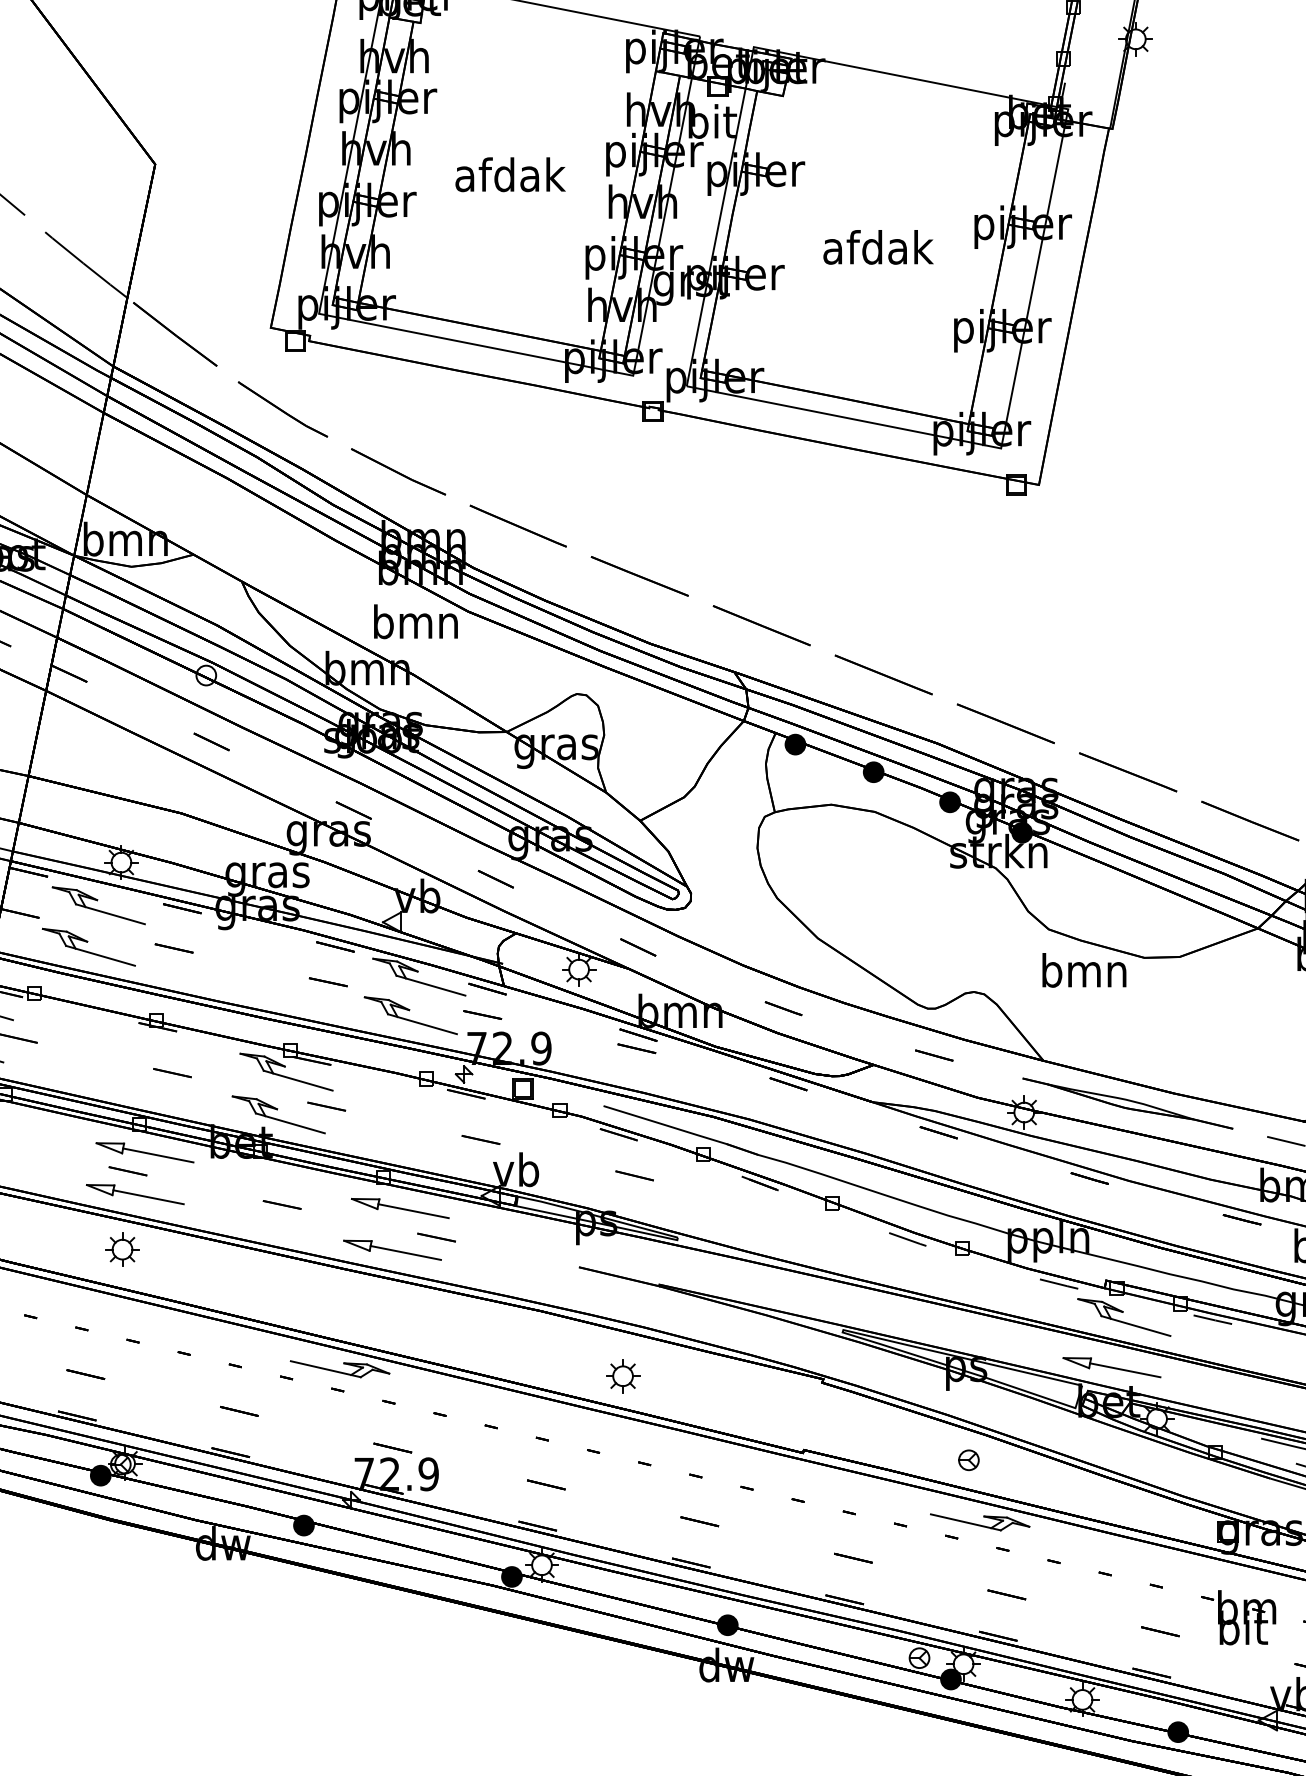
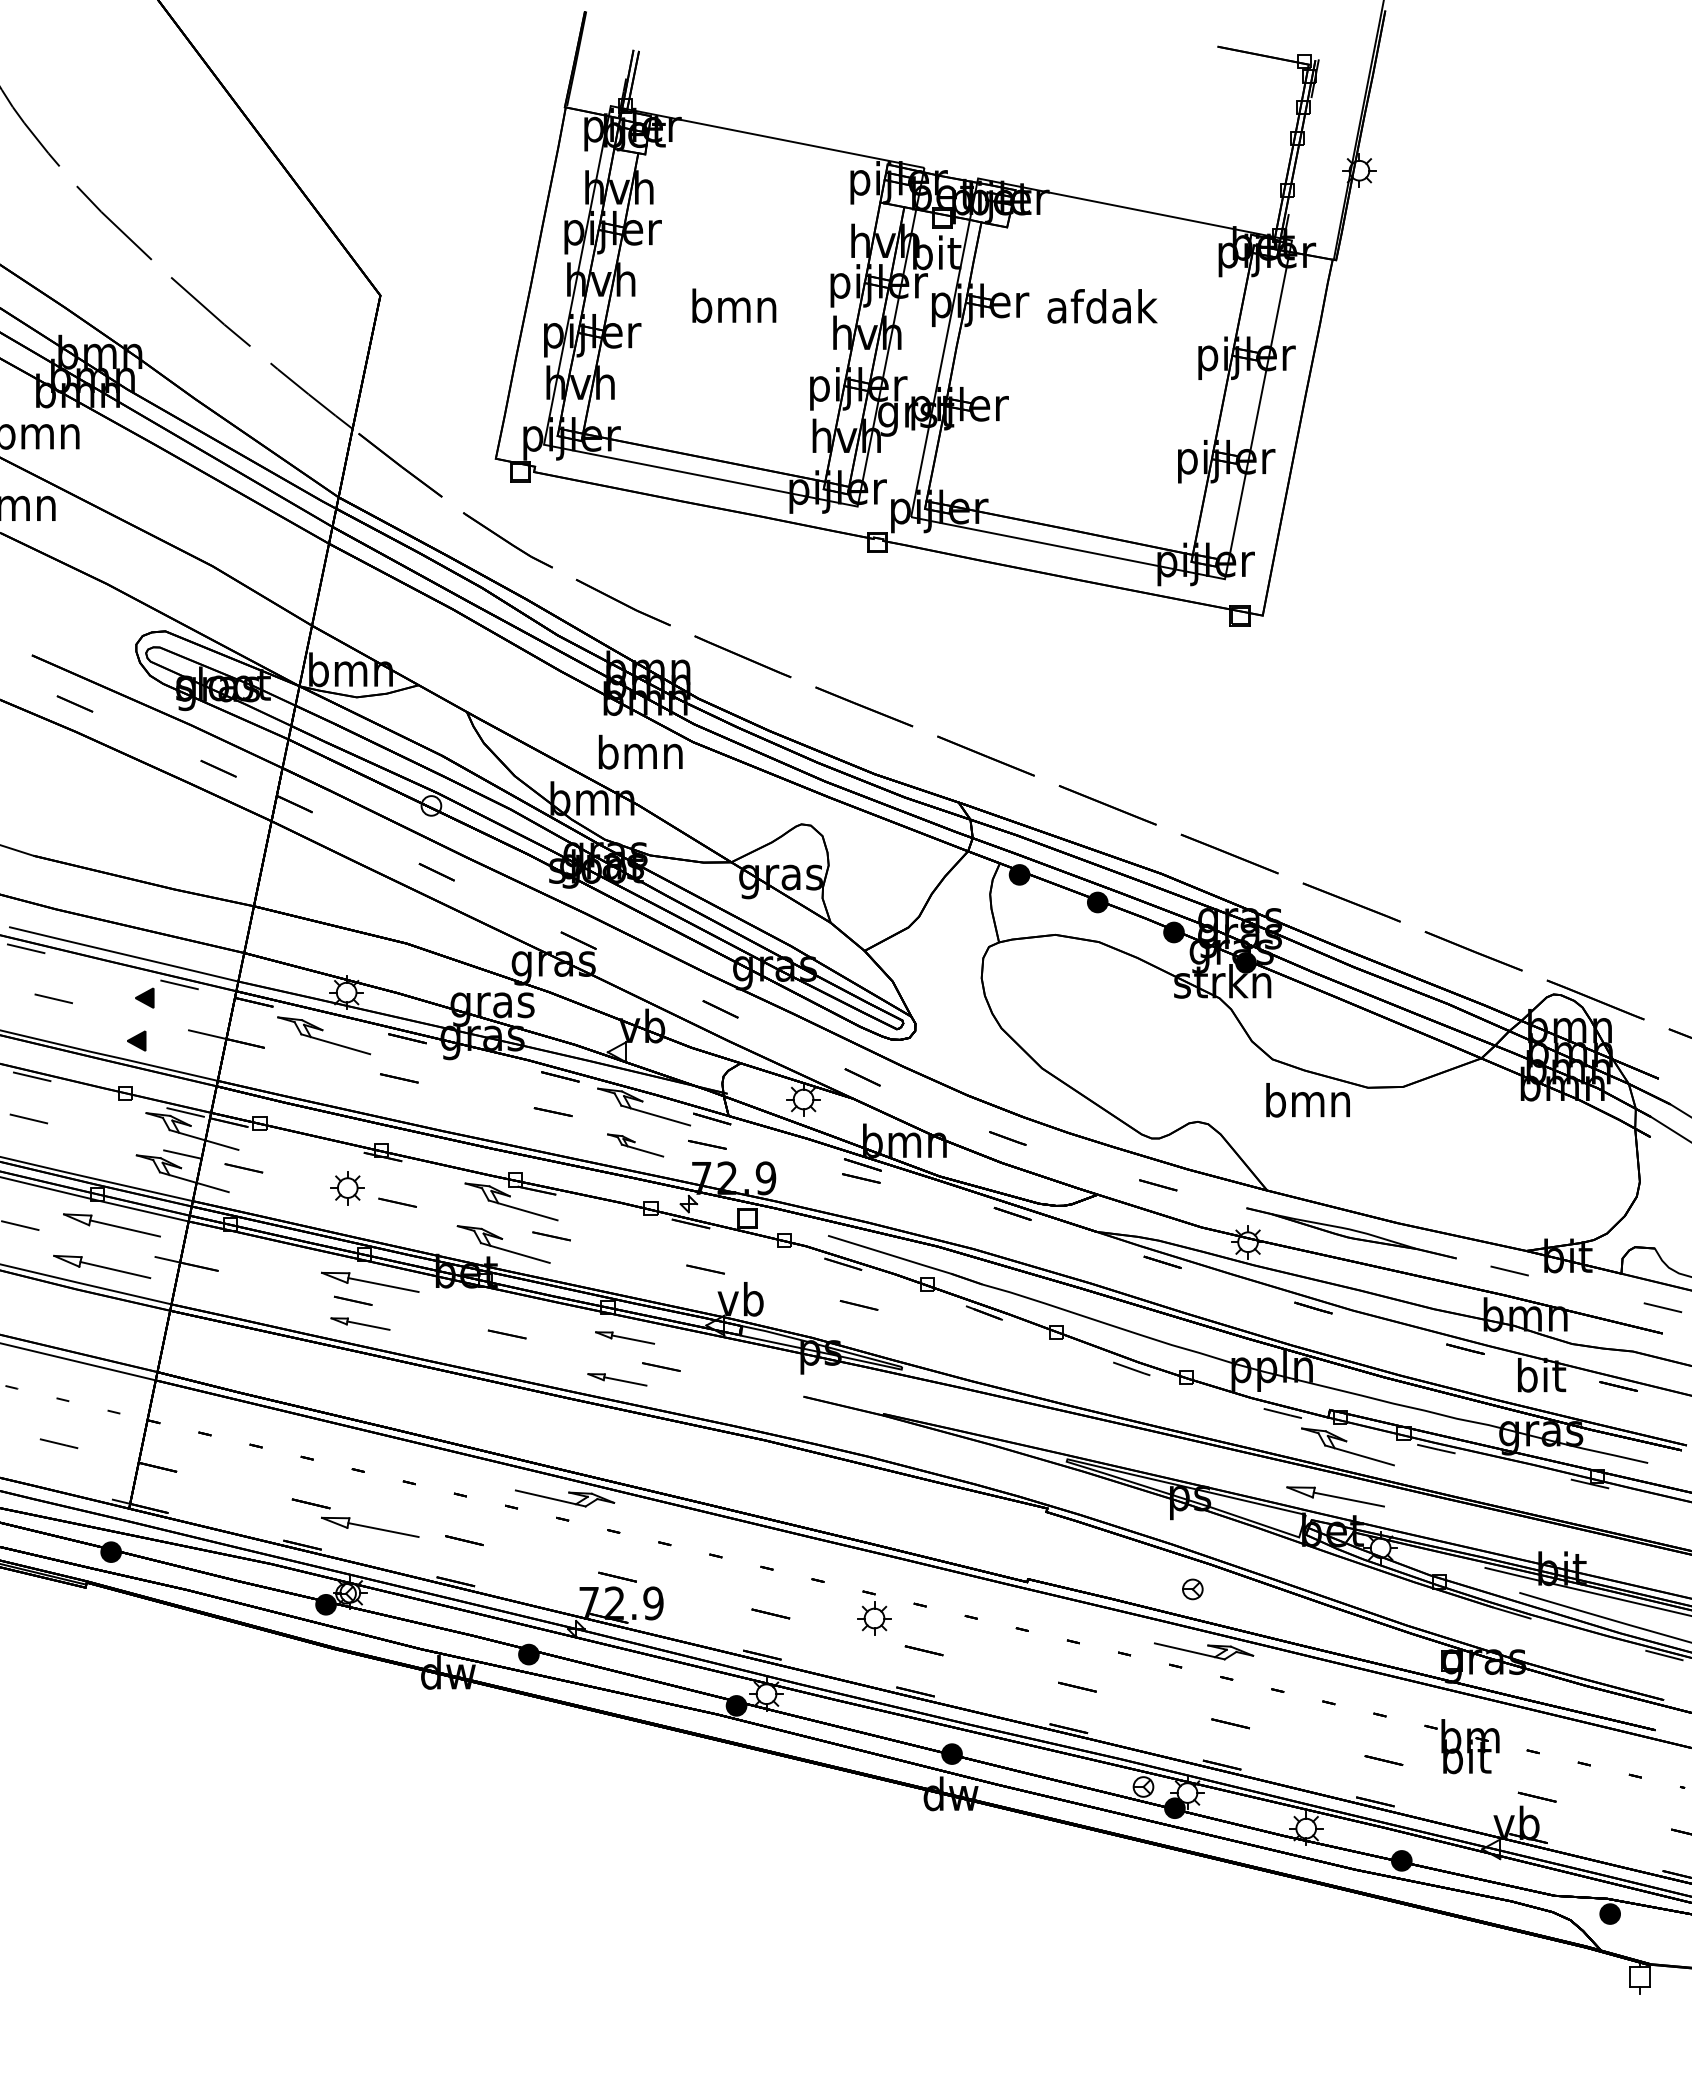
text: (510, 174) -> (735, 305), afdak -> bmn
text: (878, 247) -> (1102, 306), moved
part: (89, 946) -> (314, 1076), removed
part: (410, 1015) -> (635, 1145), size x0.6
part: (135, 1193) -> (360, 1323), size x0.6
part: (399, 1207) -> (624, 1337), size x0.6
part: (122, 1250) -> (347, 1188), moved
part: (392, 1250) -> (617, 1379), size x0.6
part: (623, 1376) -> (874, 1618), moved
part: (145, 1397) -> (370, 1526), added

